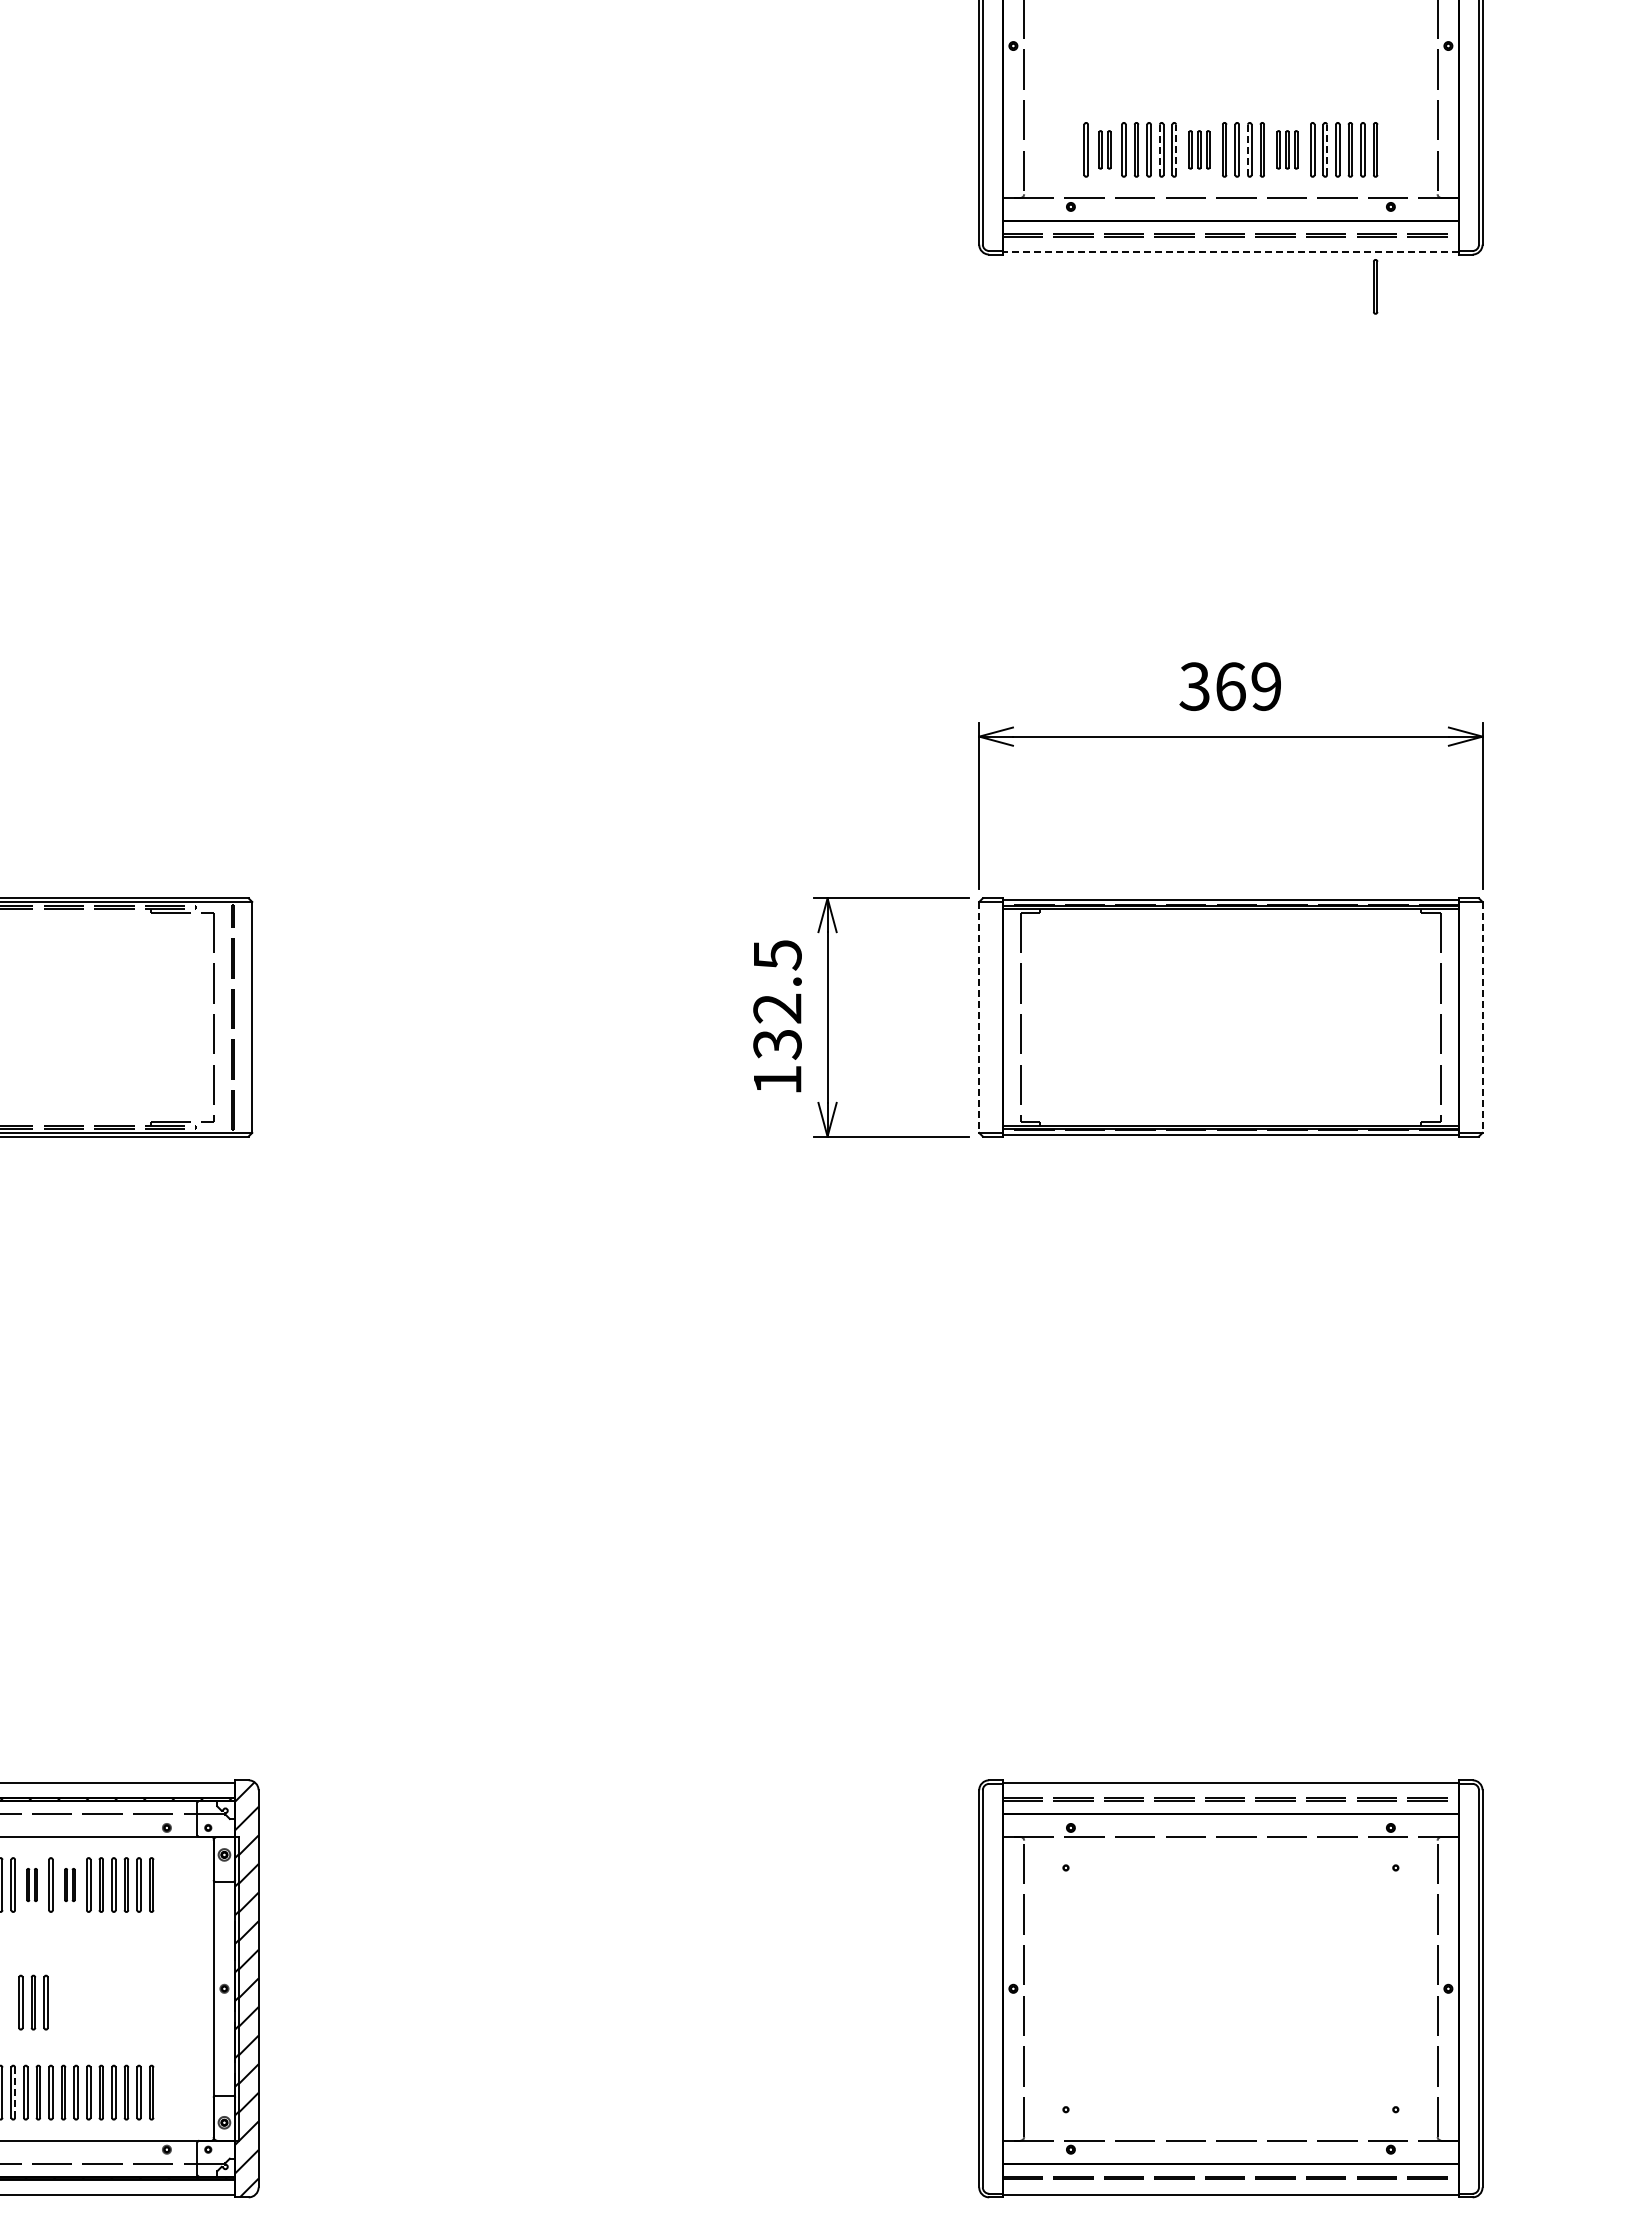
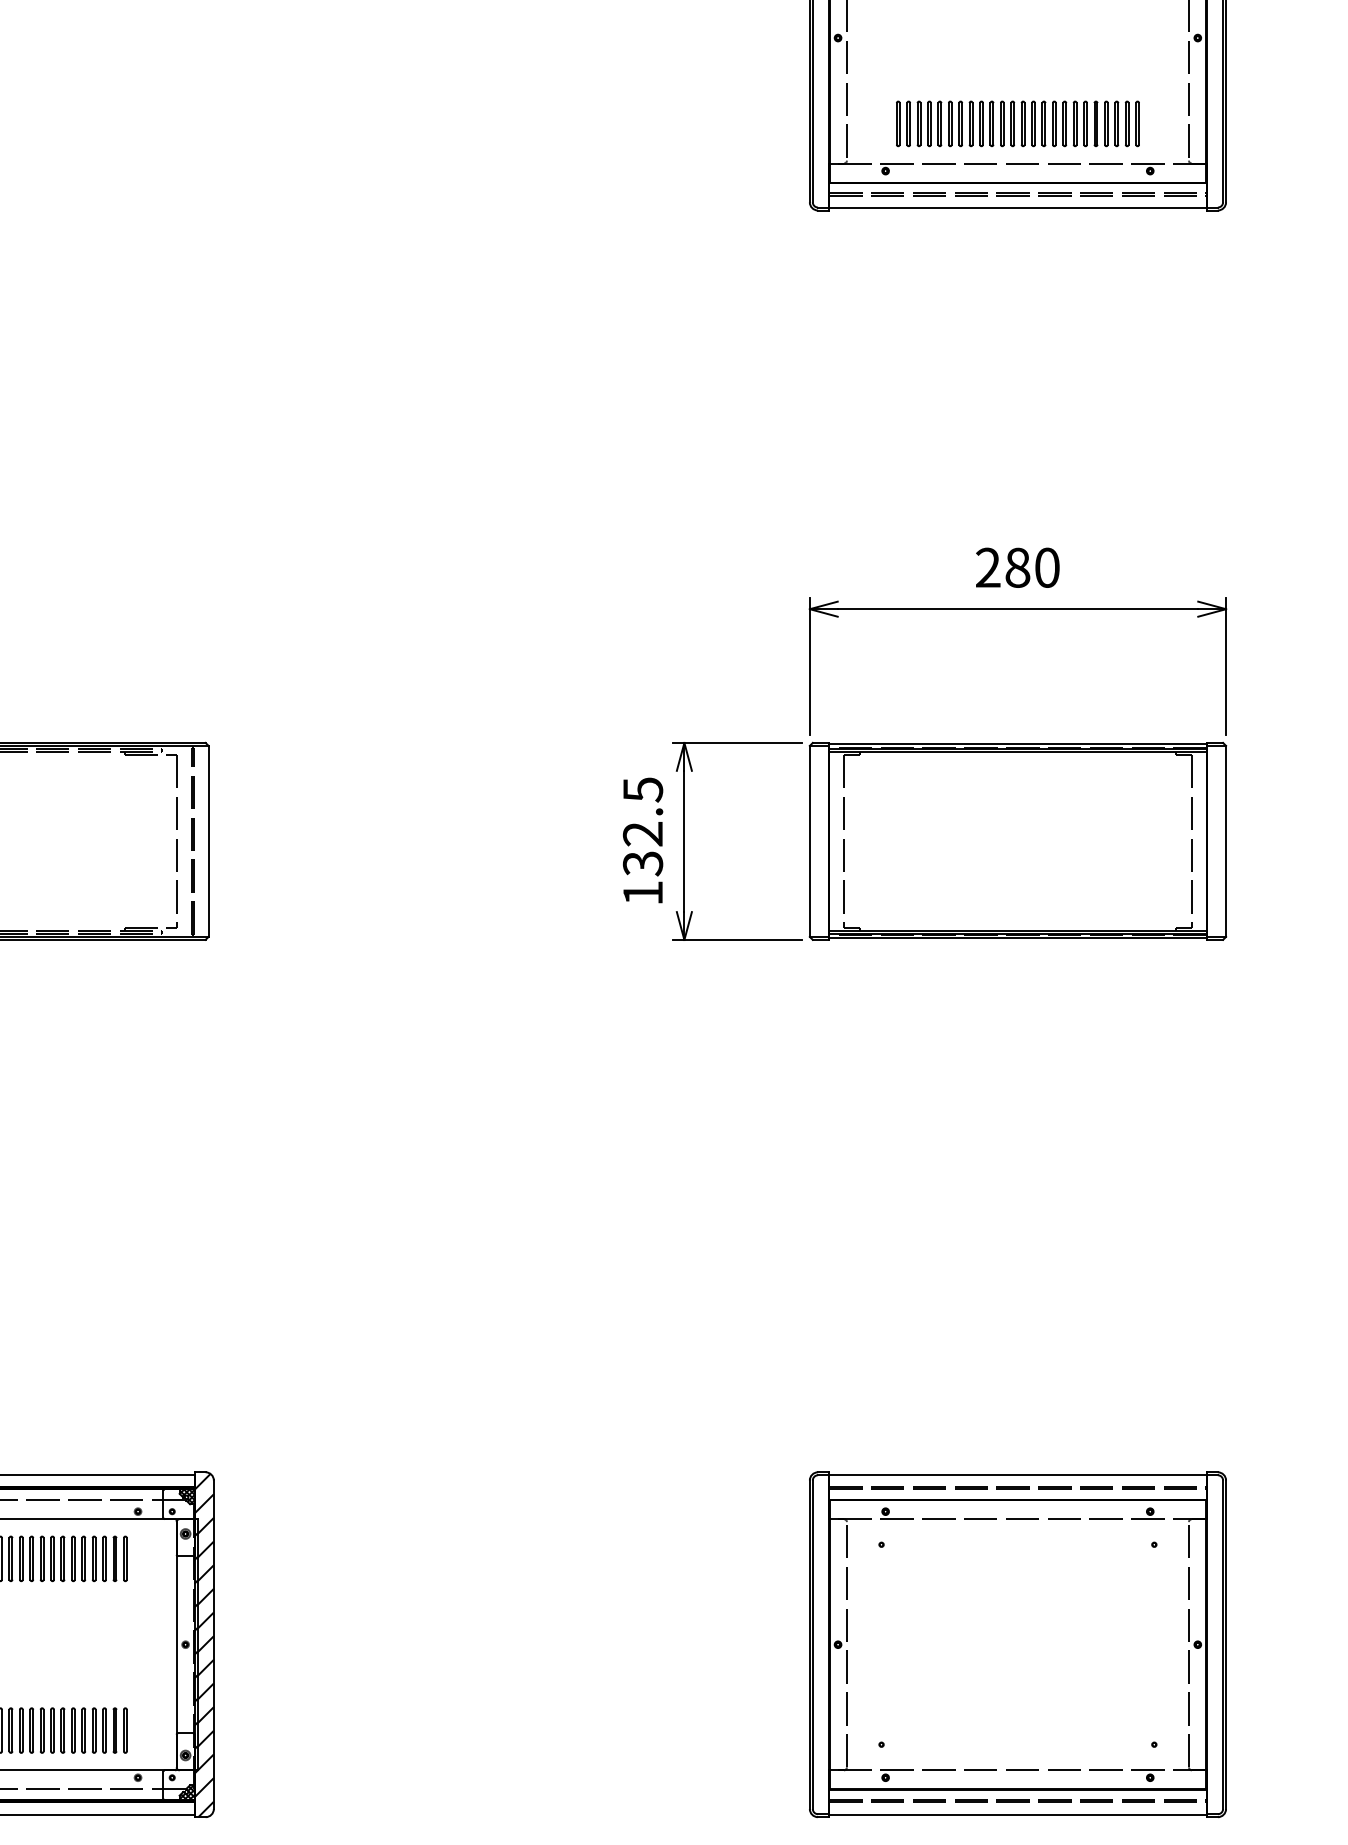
part: (1104, 149) -> (913, 123), size x1.43
line: (1176, 149) -> (972, 123), dashed -> solid
part: (1199, 149) -> (991, 123), size x1.43
part: (1287, 149) -> (1064, 123), size x1.43
line: (1327, 149) -> (1097, 123), dashed -> solid
line: (1159, 150) -> (958, 124), dashed -> solid
line: (1247, 150) -> (1031, 124), dashed -> solid
line: (1230, 251) -> (1017, 207), dashed -> solid
part: (1375, 286) -> (1137, 236), removed
text: (1230, 686) -> (1017, 567), 369 -> 280
line: (979, 1017) -> (810, 841), dashed -> solid
line: (1482, 1017) -> (1226, 841), dashed -> solid
hatch: (226, 1809) -> (187, 1496), added
part: (31, 1884) -> (26, 1558), size x1.67
part: (69, 1884) -> (57, 1558), size x1.67
part: (33, 2002) -> (27, 1656), removed
line: (15, 2092) -> (12, 1730), dashed -> solid
hatch: (226, 2167) -> (187, 1792), added

